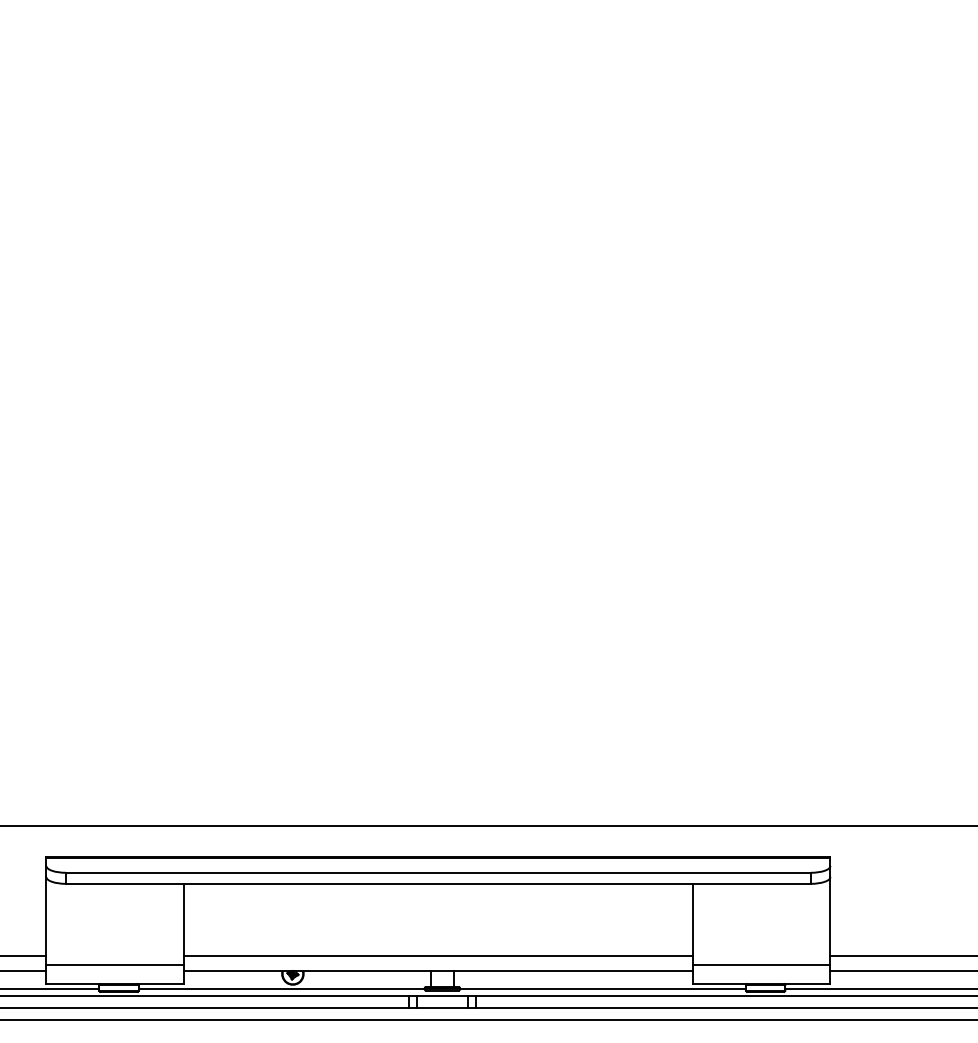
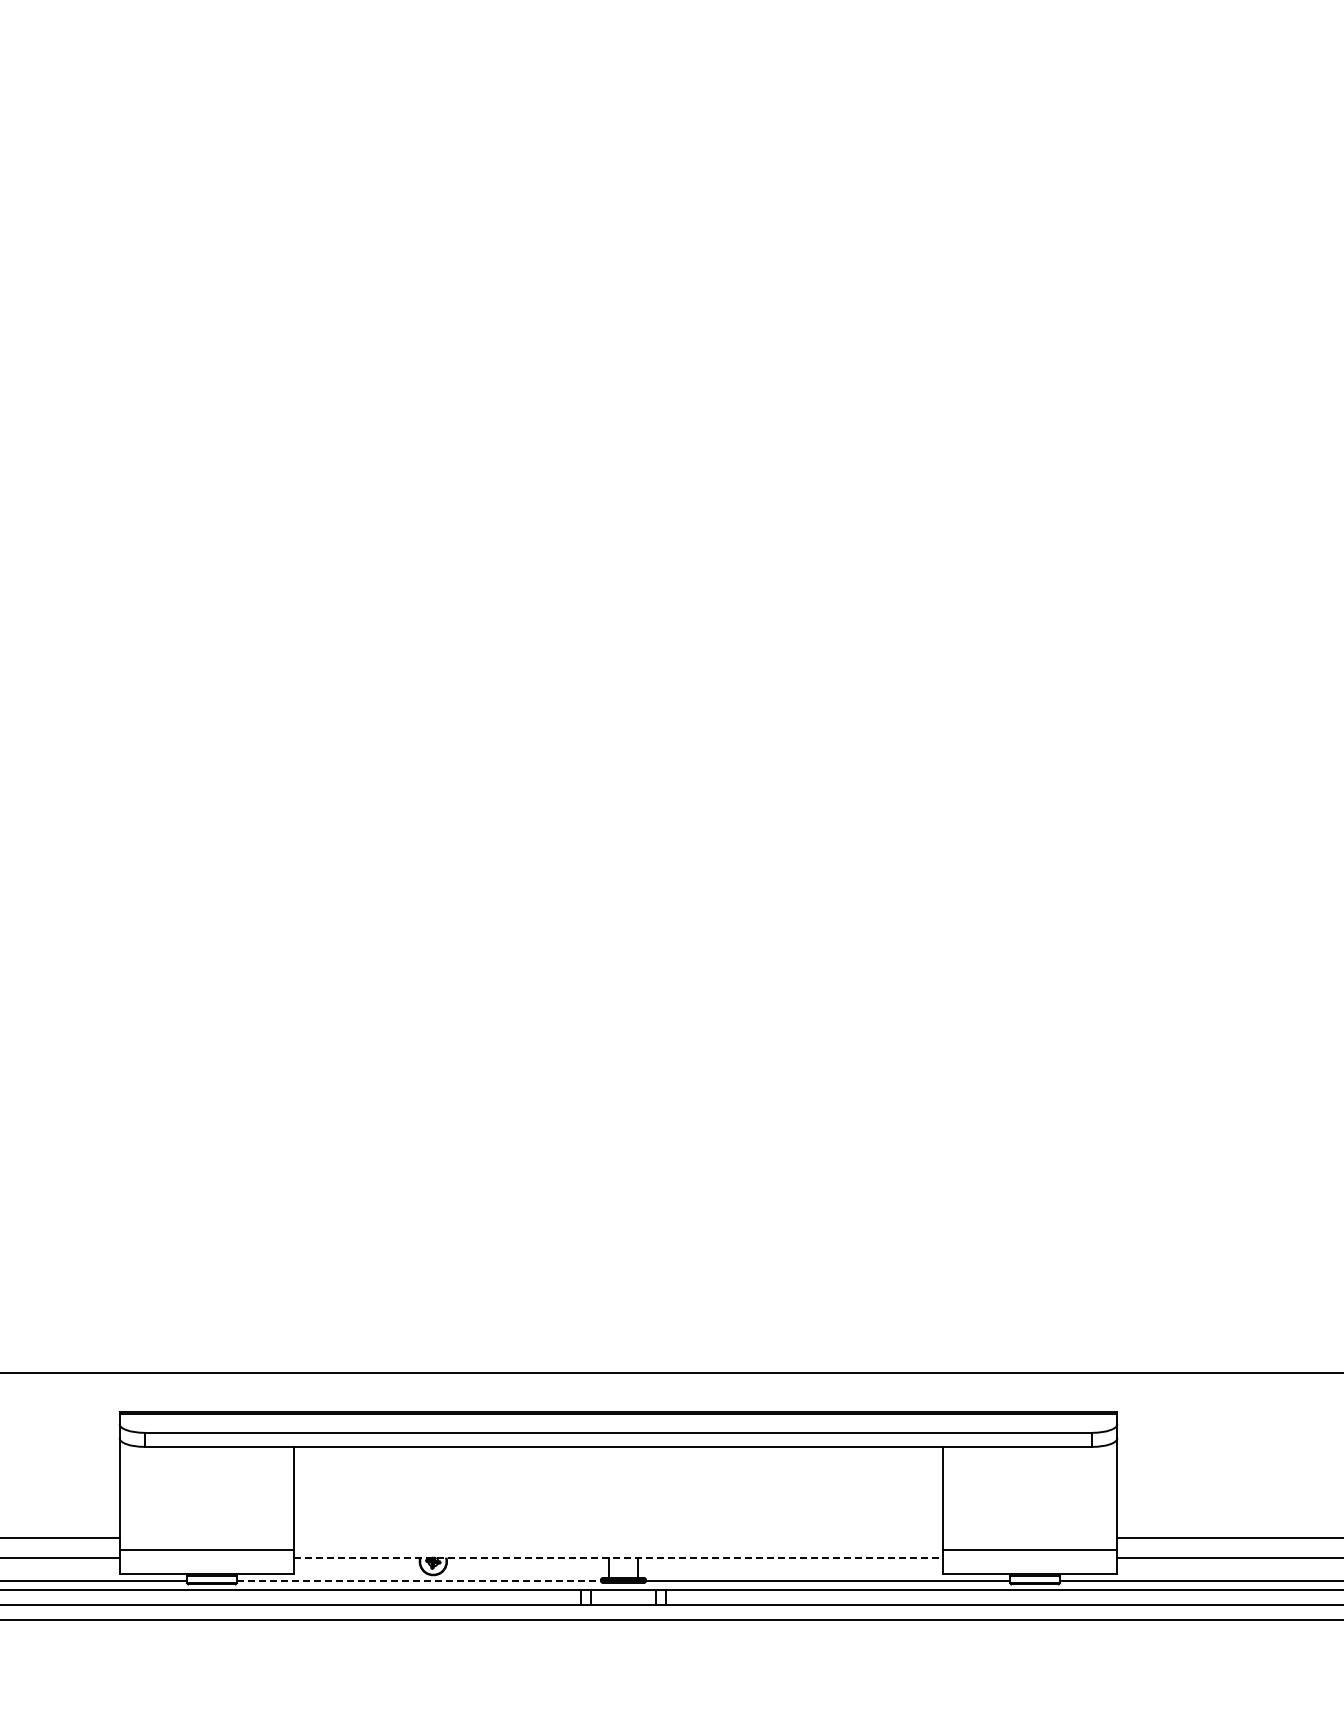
line: (438, 955) -> (618, 1538), removed
line: (439, 970) -> (619, 1557), solid -> dashed
line: (282, 988) -> (419, 1580), solid -> dashed

